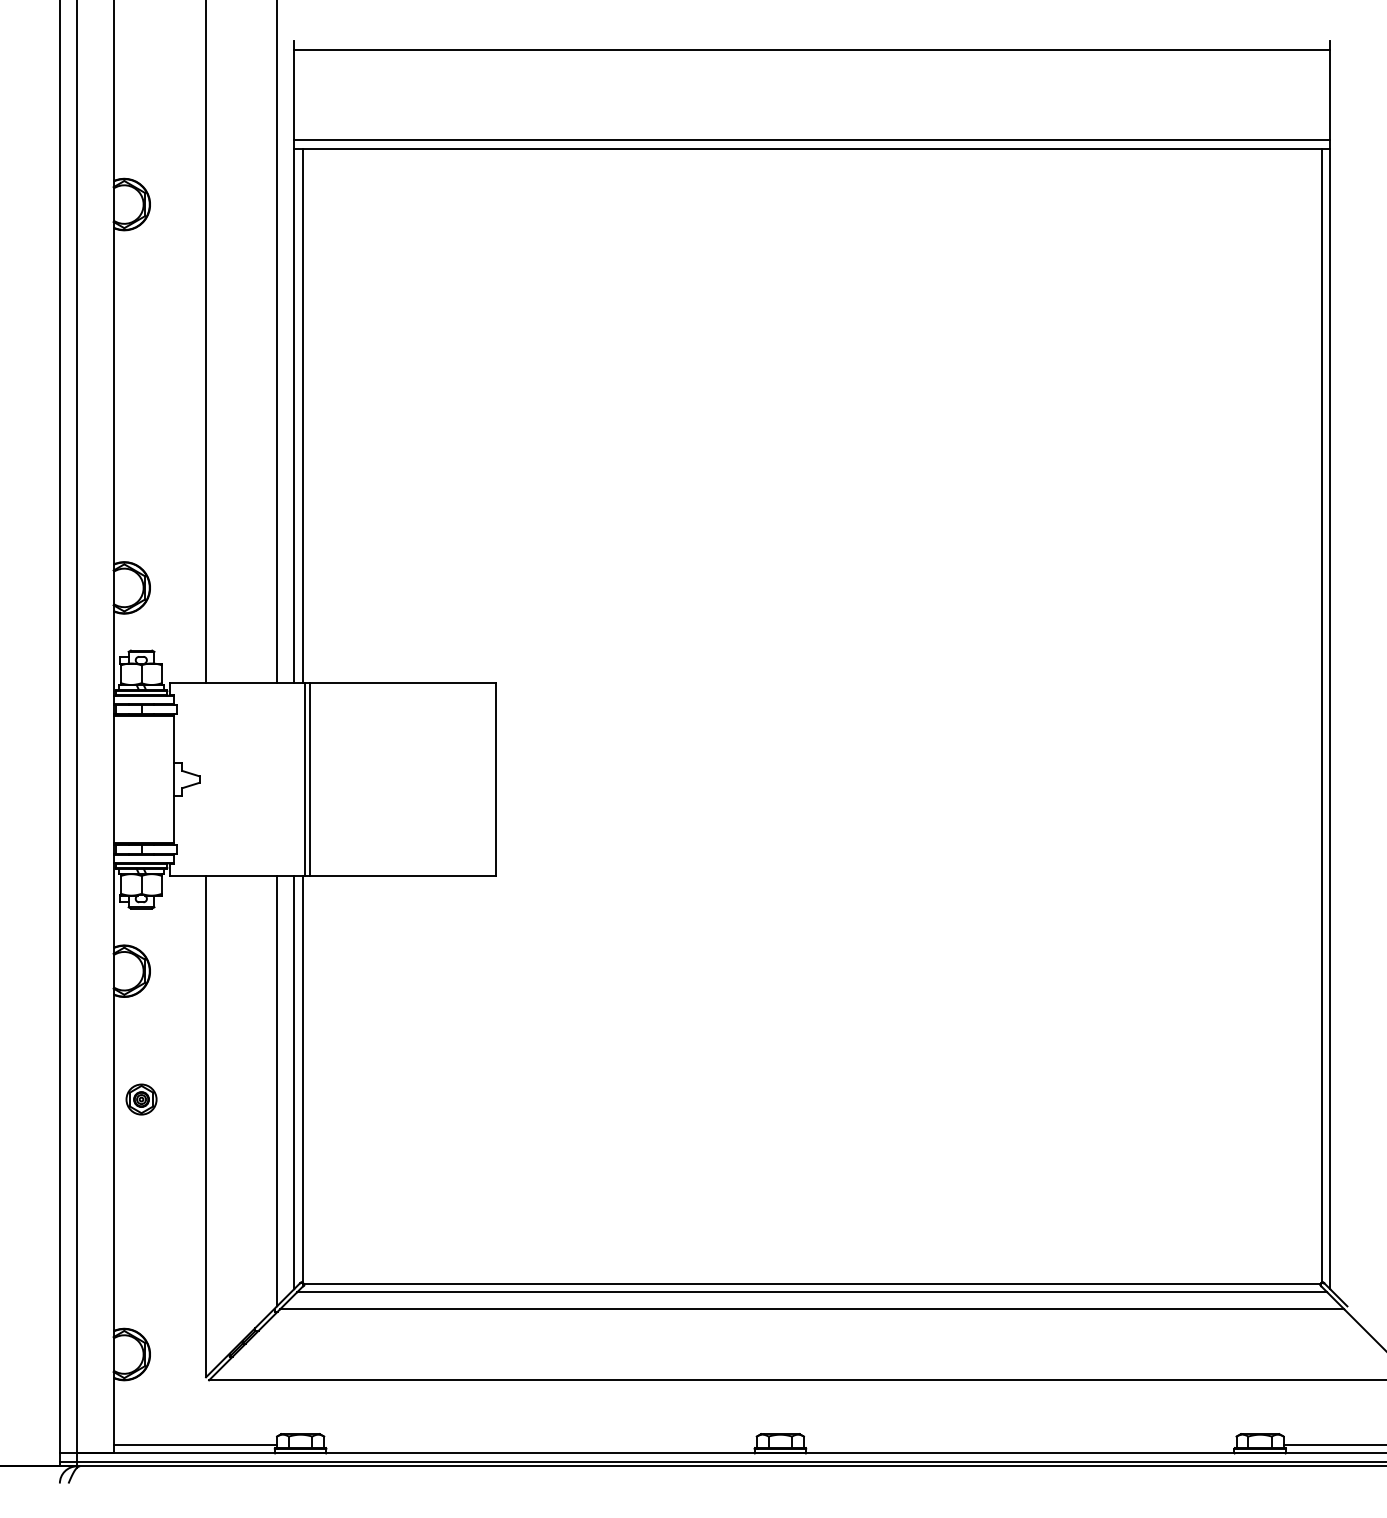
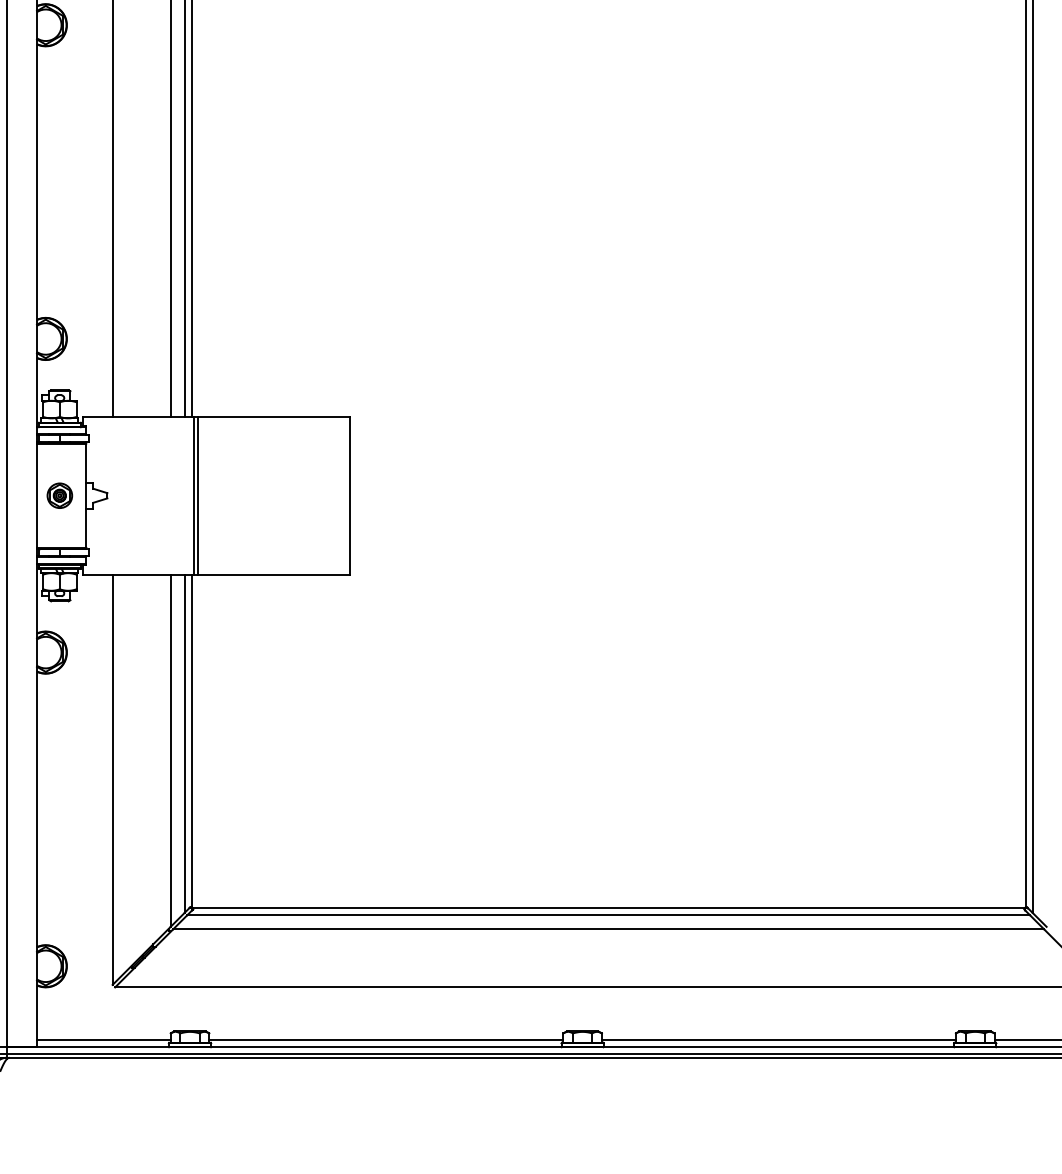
part: (141, 1099) -> (59, 495), moved
line: (540, 1444) -> (386, 1039), added
line: (1019, 1444) -> (778, 1039), added

